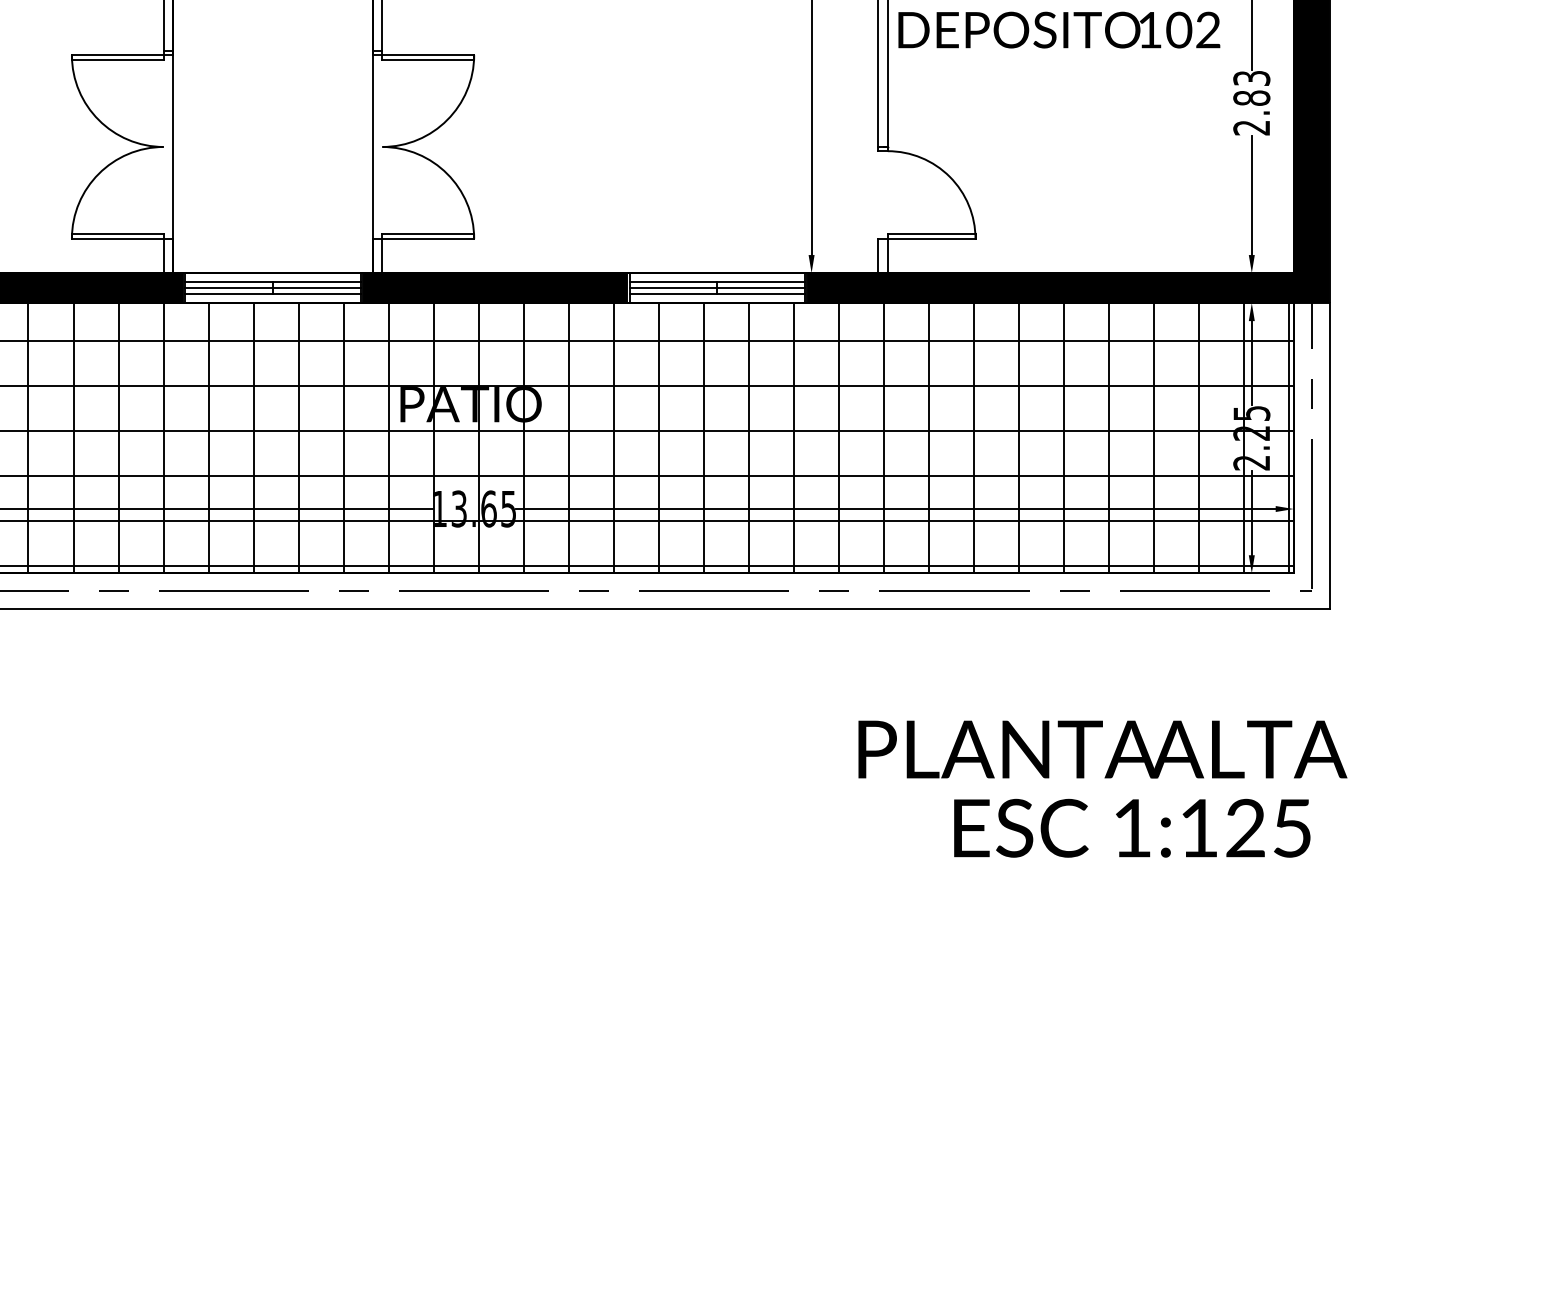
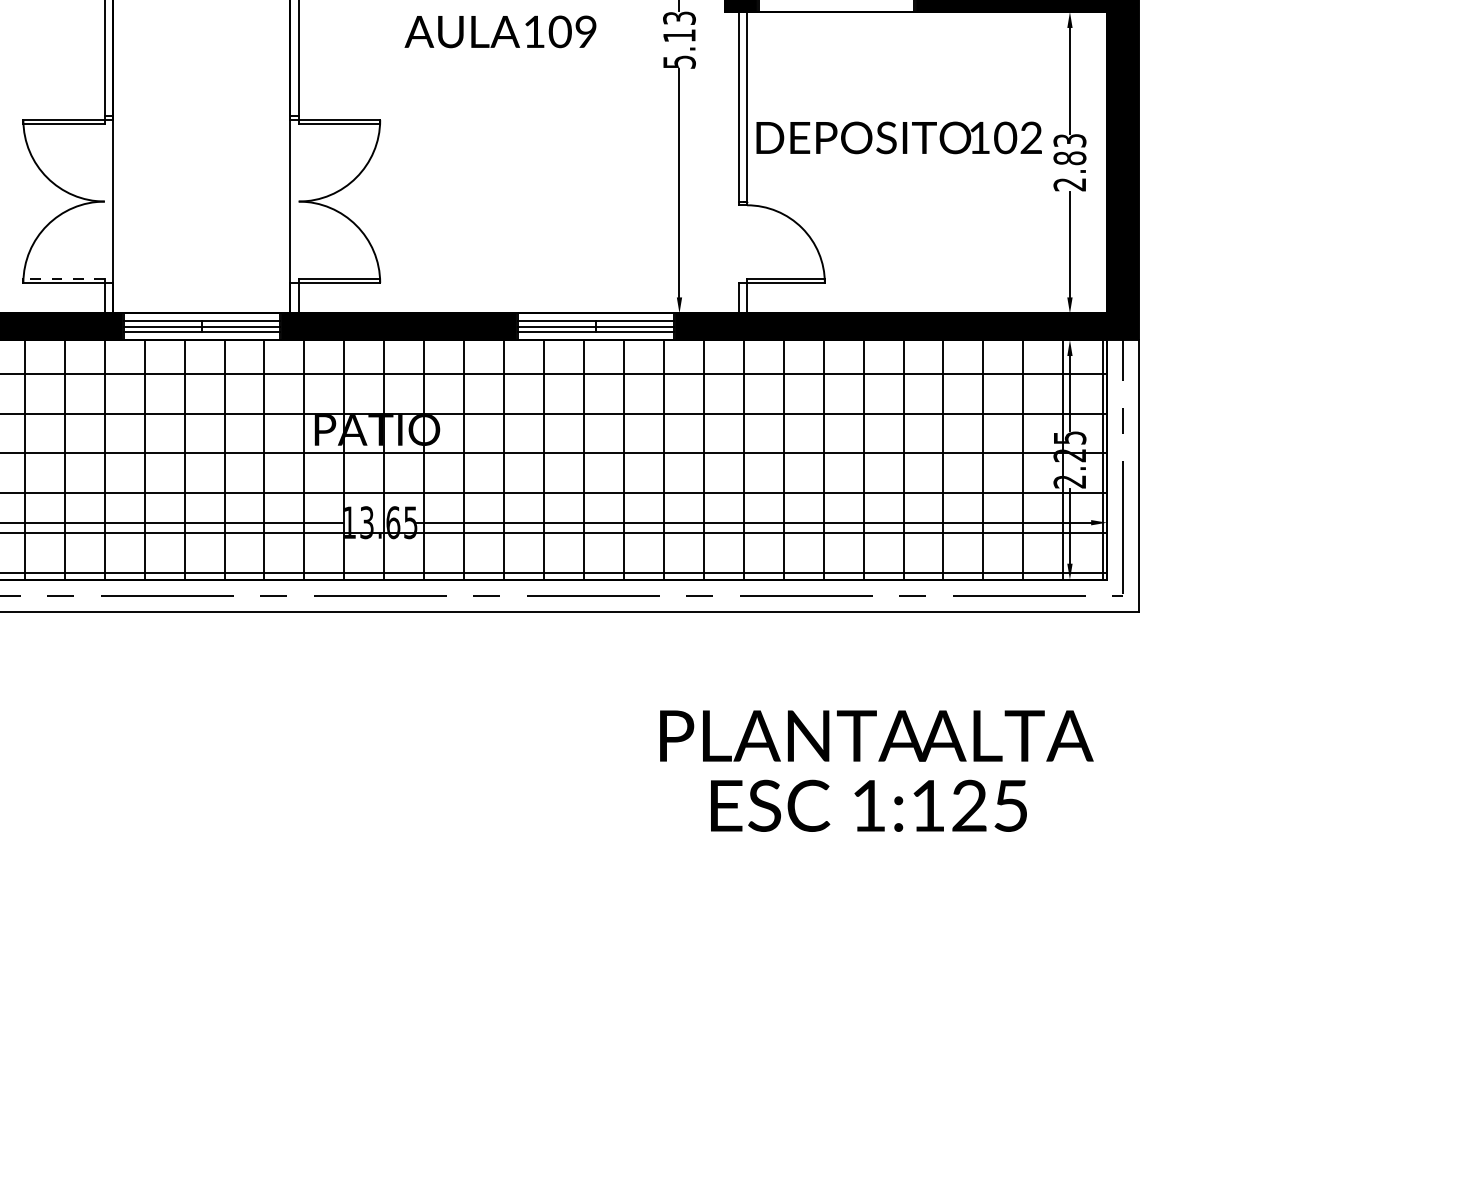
text: (1058, 29) -> (898, 137), moved
line: (118, 233) -> (64, 278), solid -> dashed
text: (1102, 748) -> (876, 735), moved
text: (1131, 827) -> (868, 805), moved

